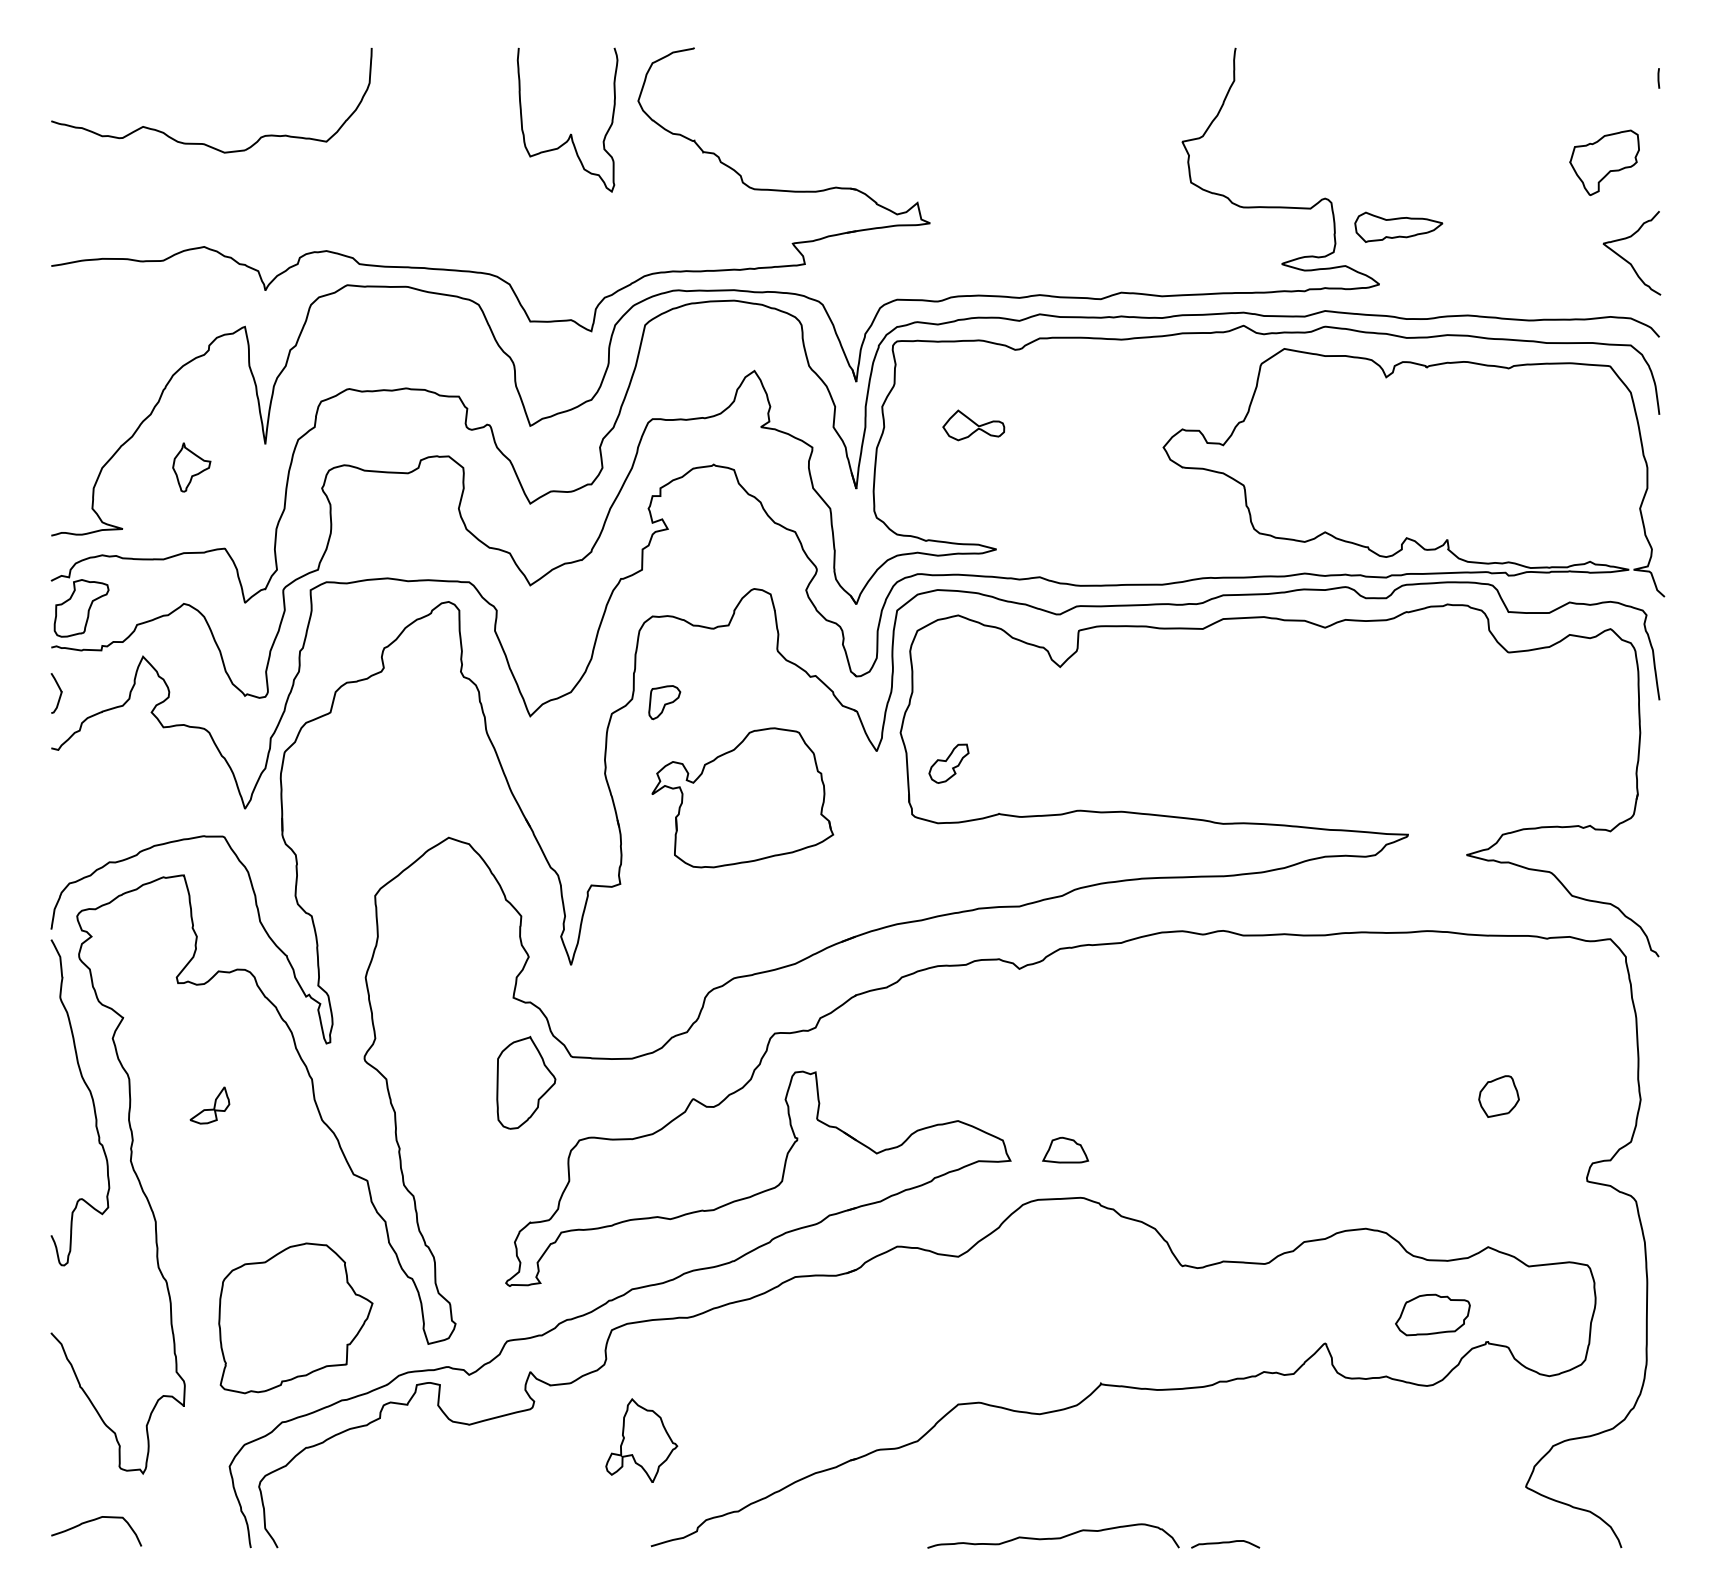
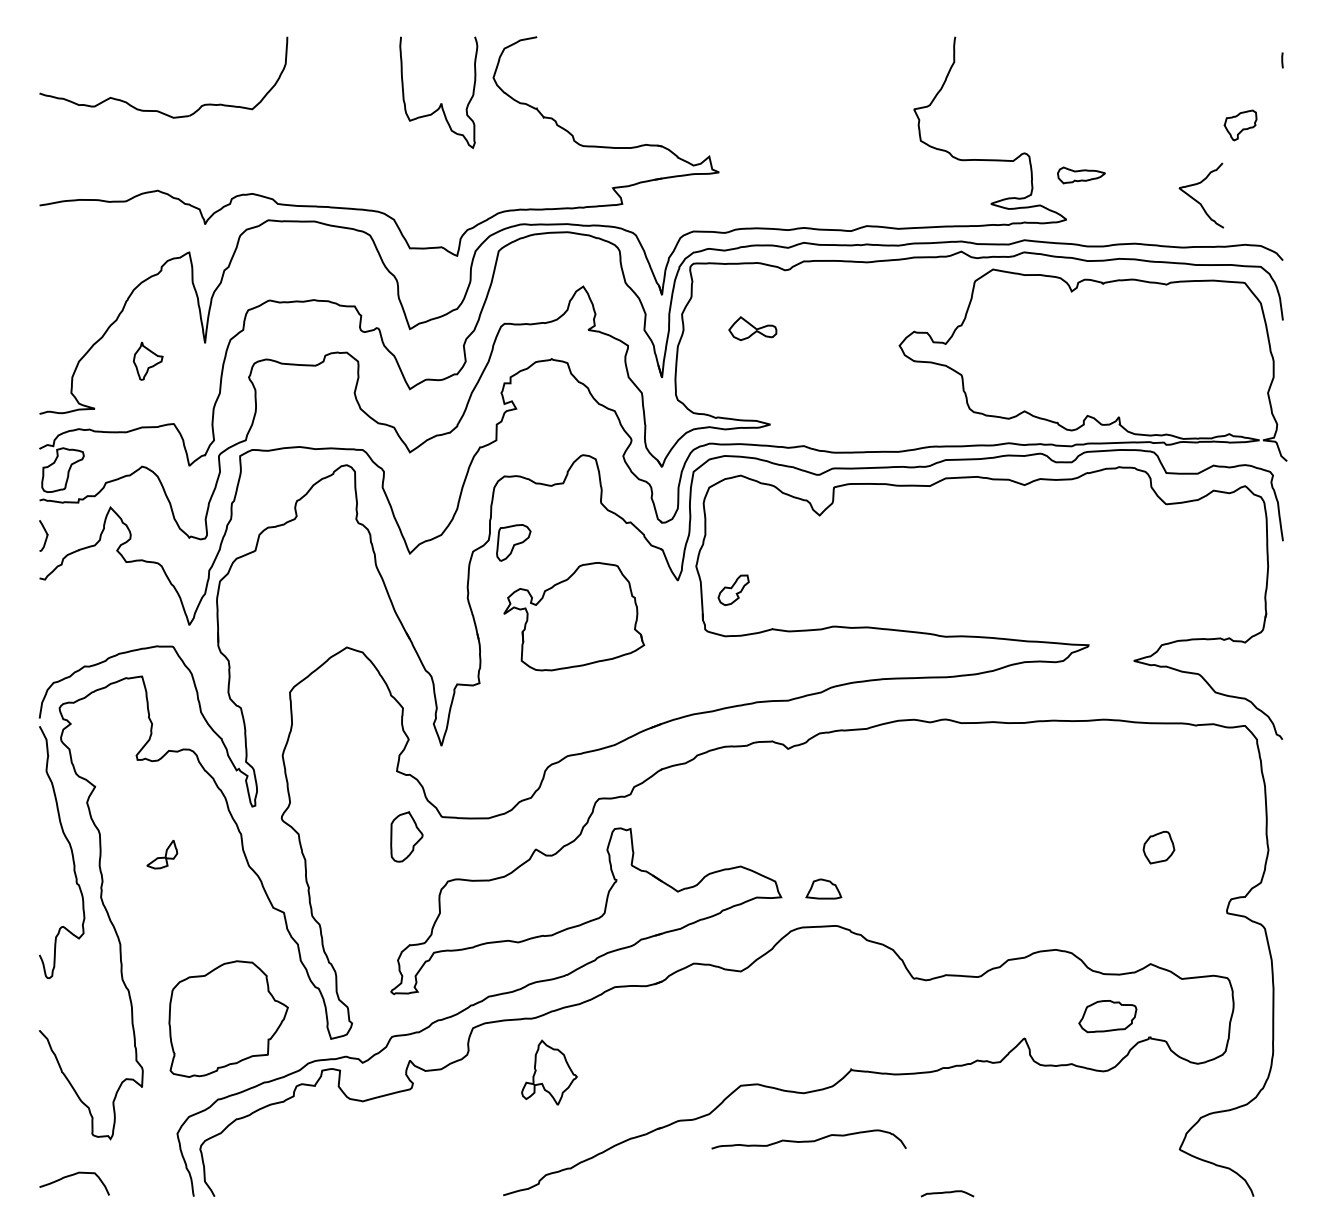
part: (1604, 162) -> (1240, 125), size x0.6
part: (1398, 226) -> (1081, 174), size x0.7
curve: (1626, 259) -> (1197, 200), moved
part: (664, 702) -> (513, 542), size x1.4
part: (526, 1082) -> (407, 836), size x0.7
part: (641, 1440) -> (549, 1072), moved
curve: (1053, 1537) -> (809, 1140), moved

